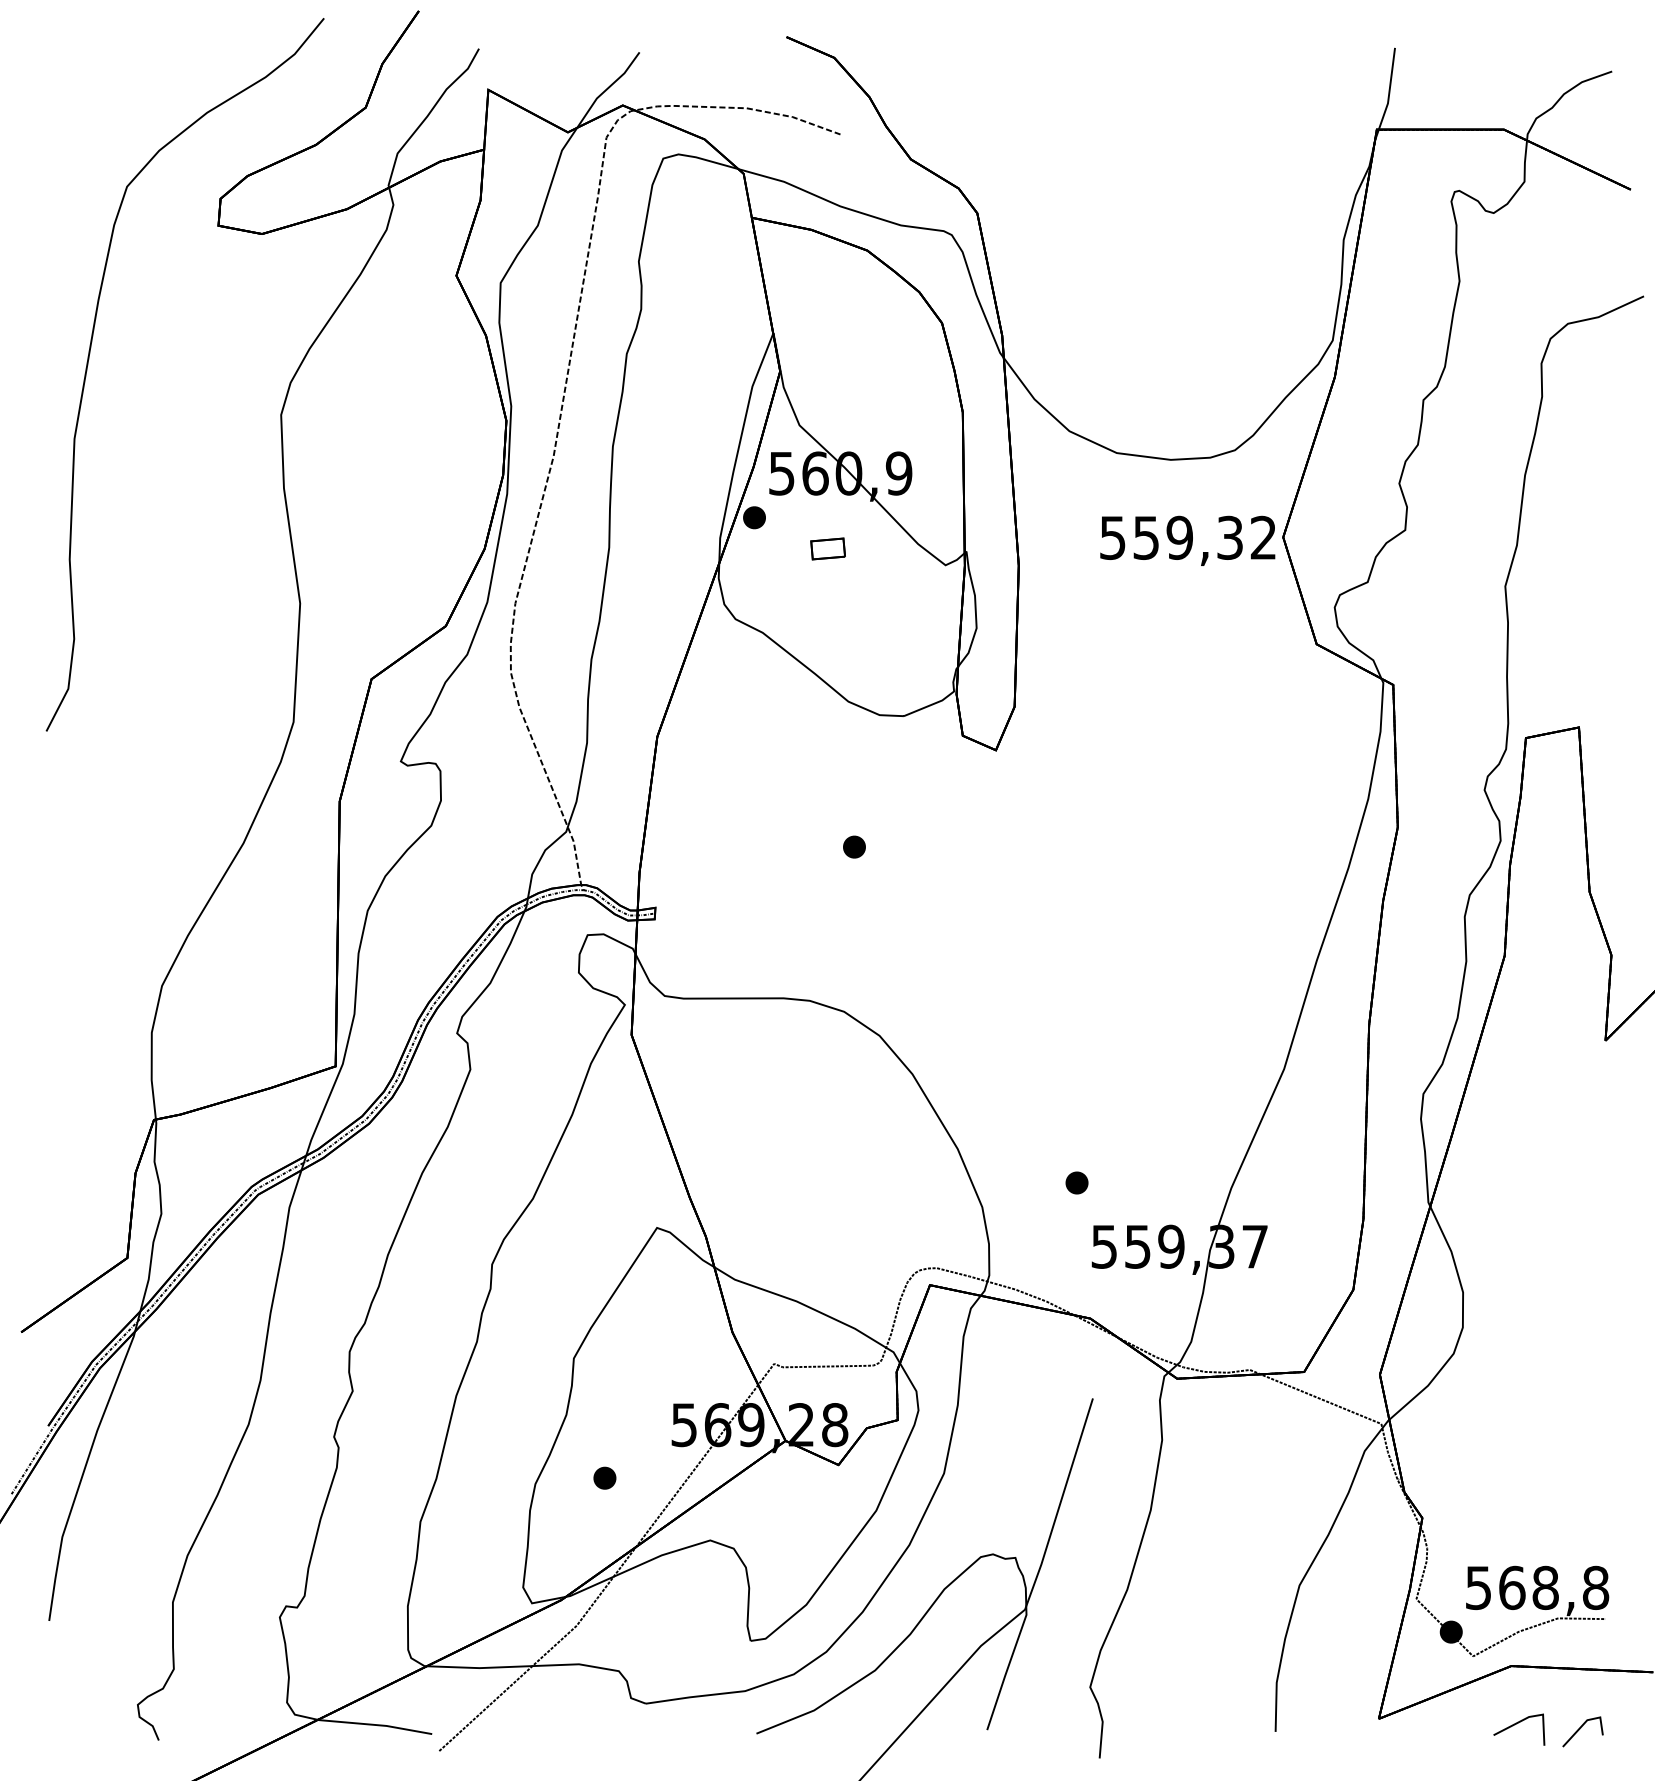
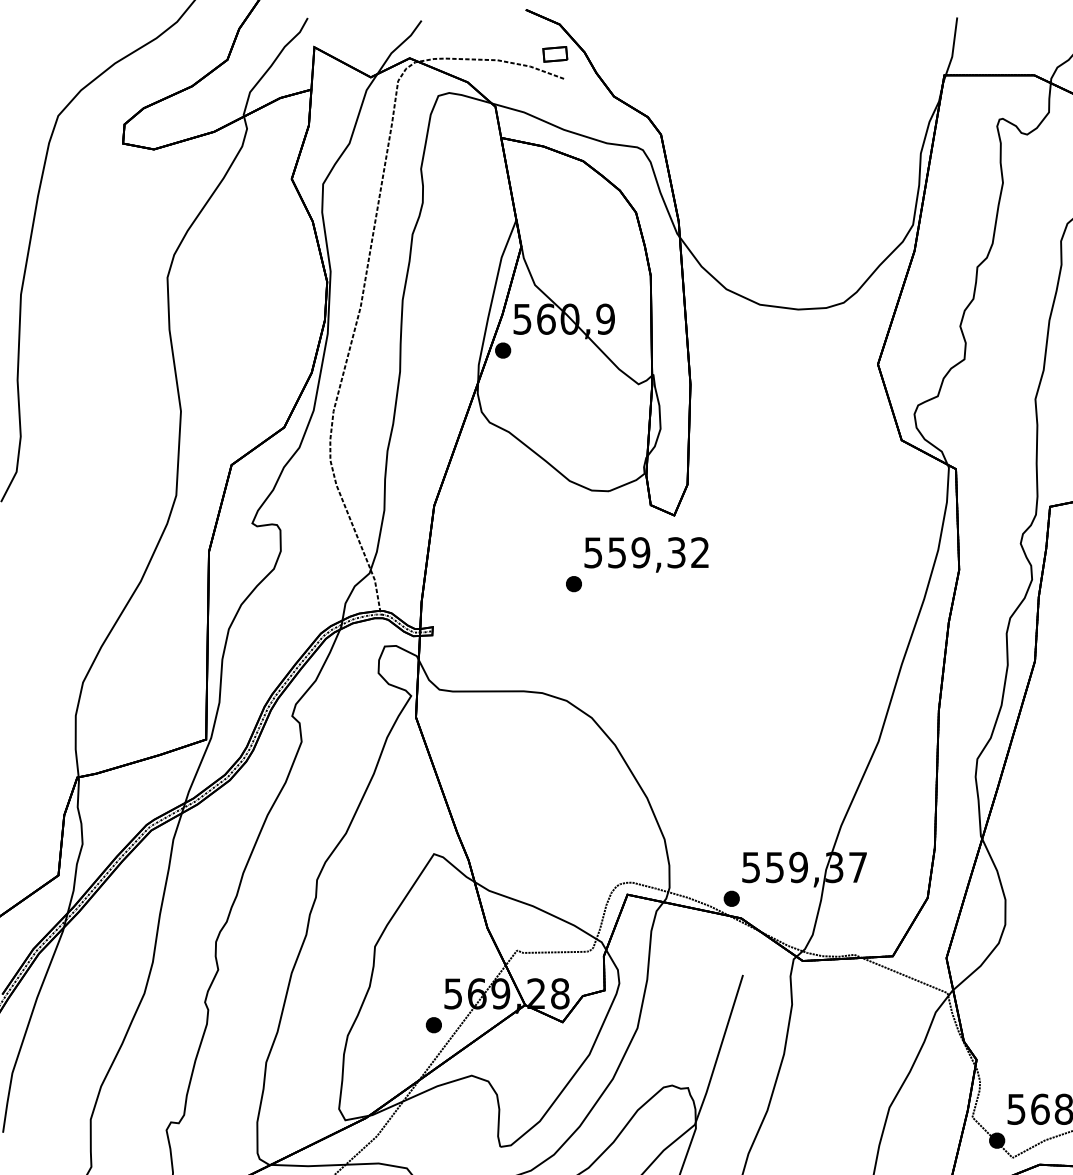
text: (1187, 540) -> (646, 554), moved
part: (827, 548) -> (554, 54), moved
part: (1076, 1182) -> (731, 898), moved
part: (604, 1477) -> (433, 1024), moved

